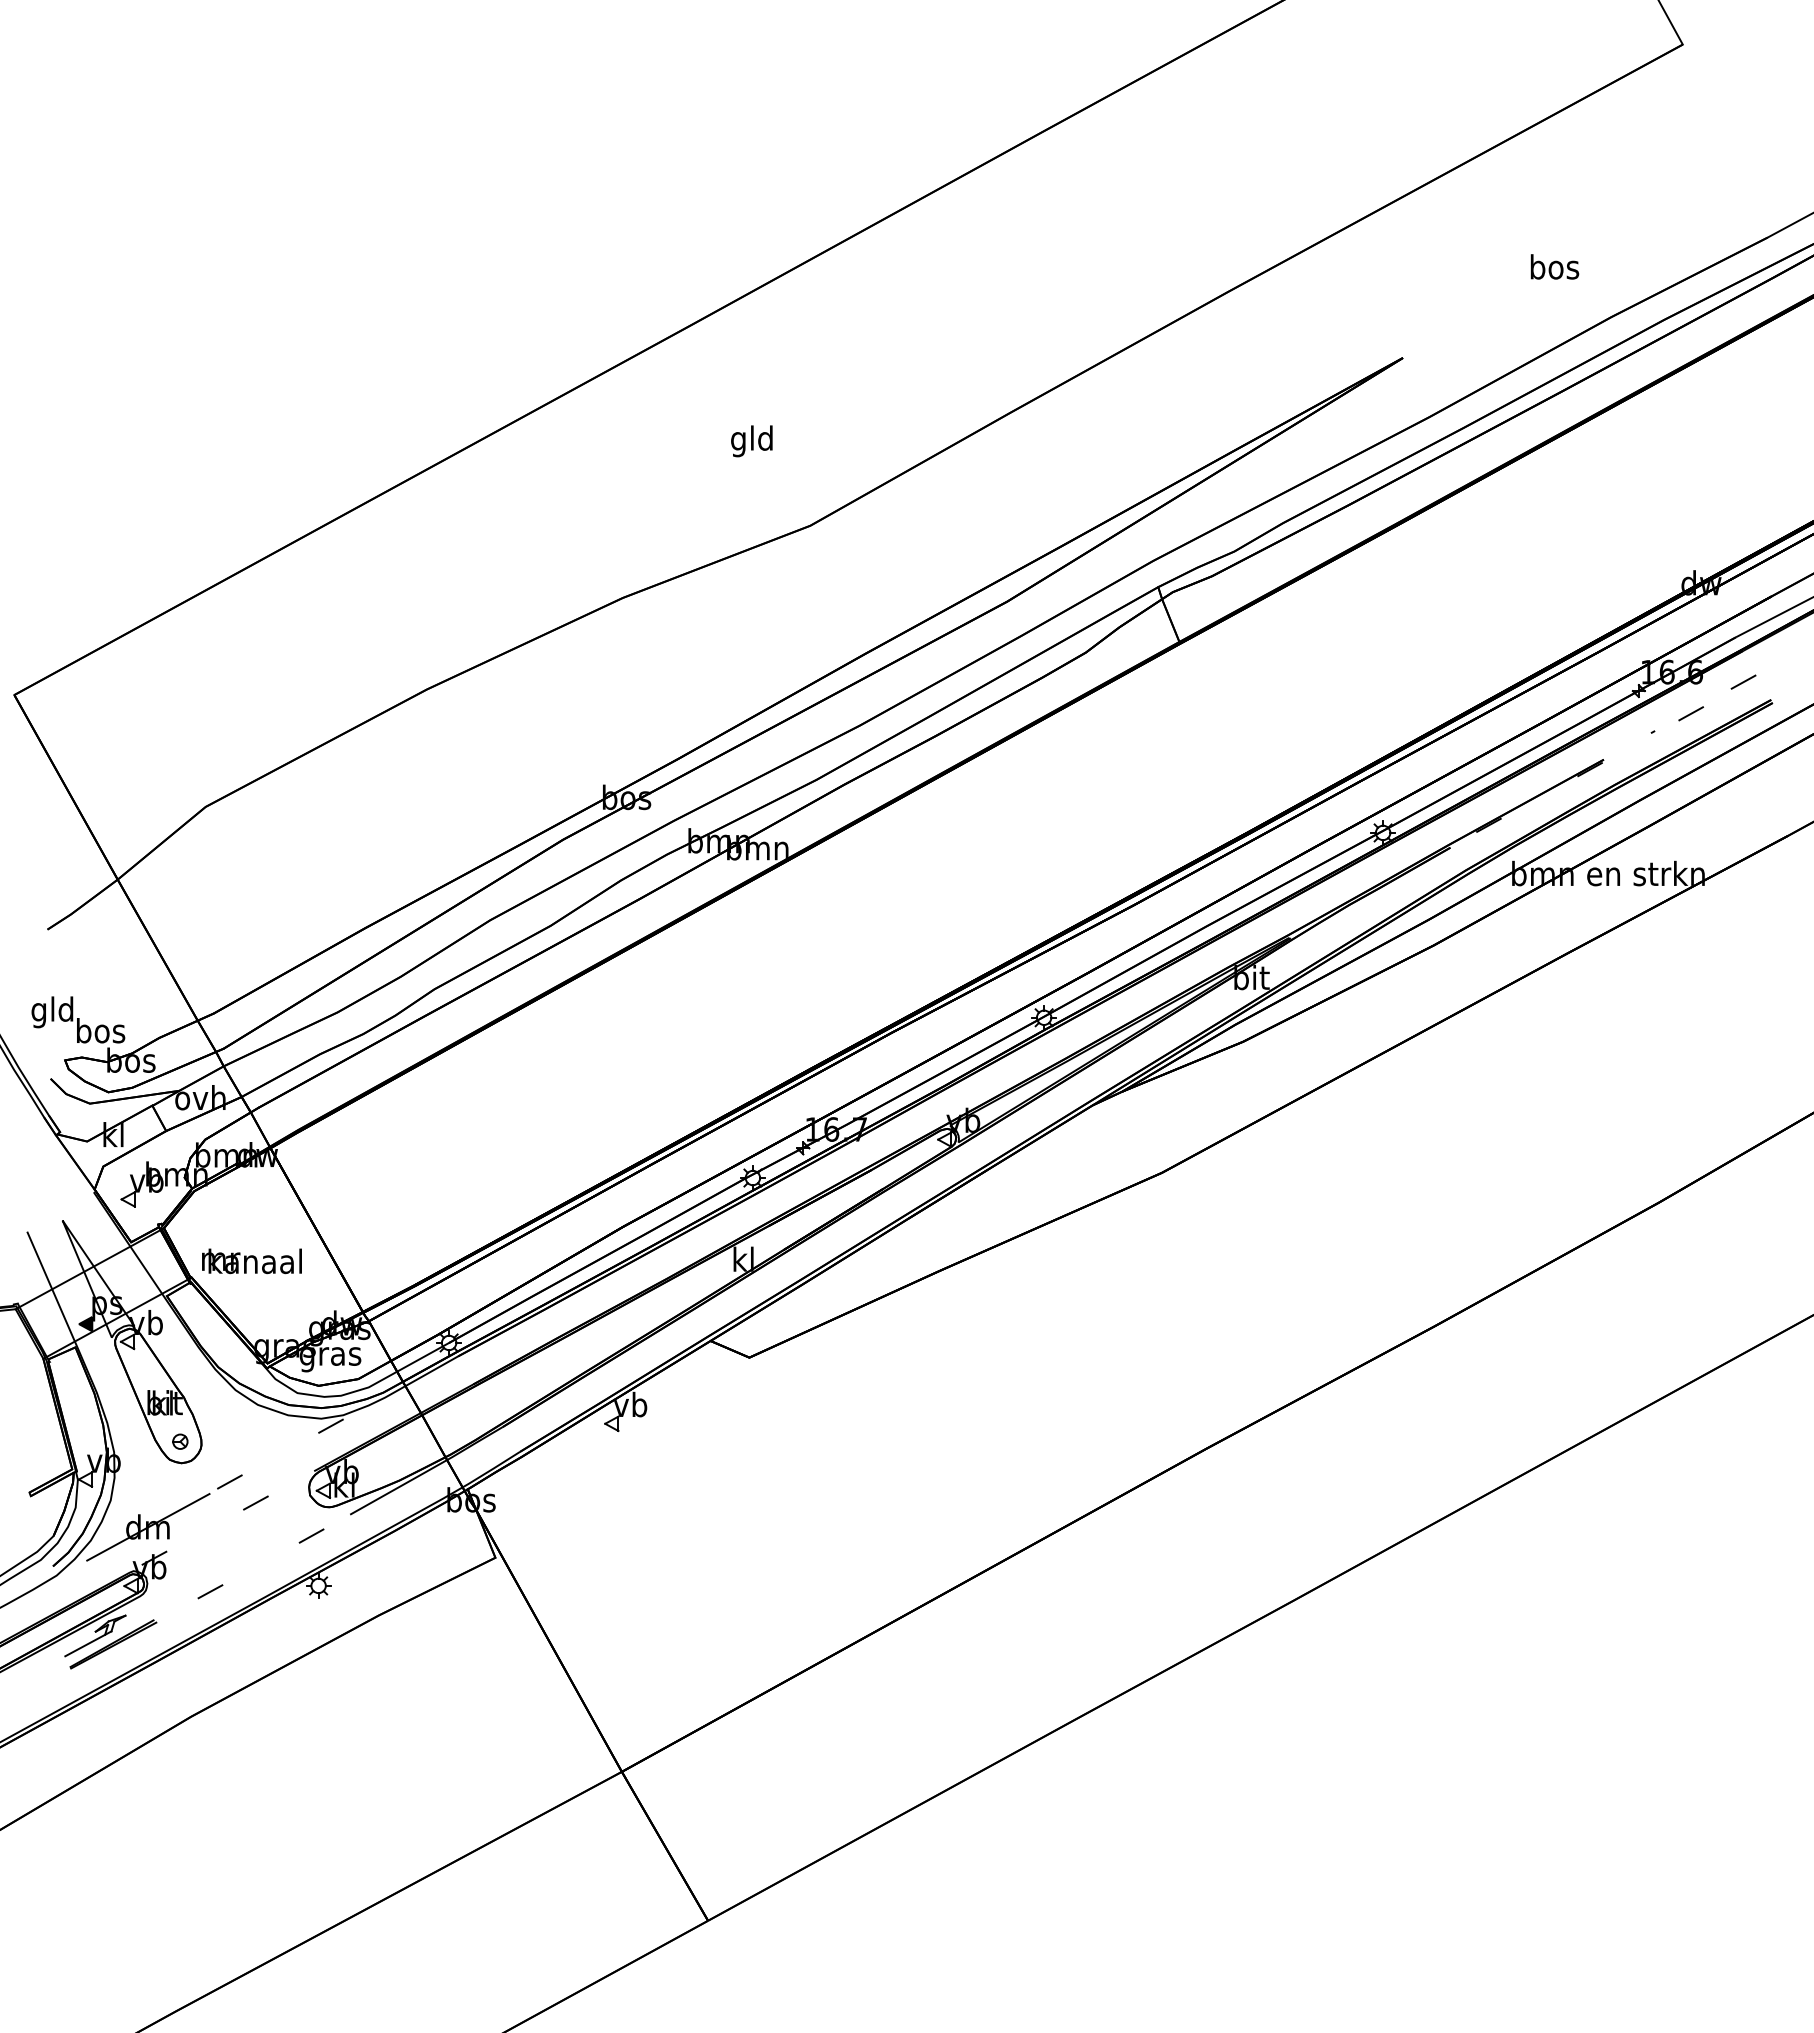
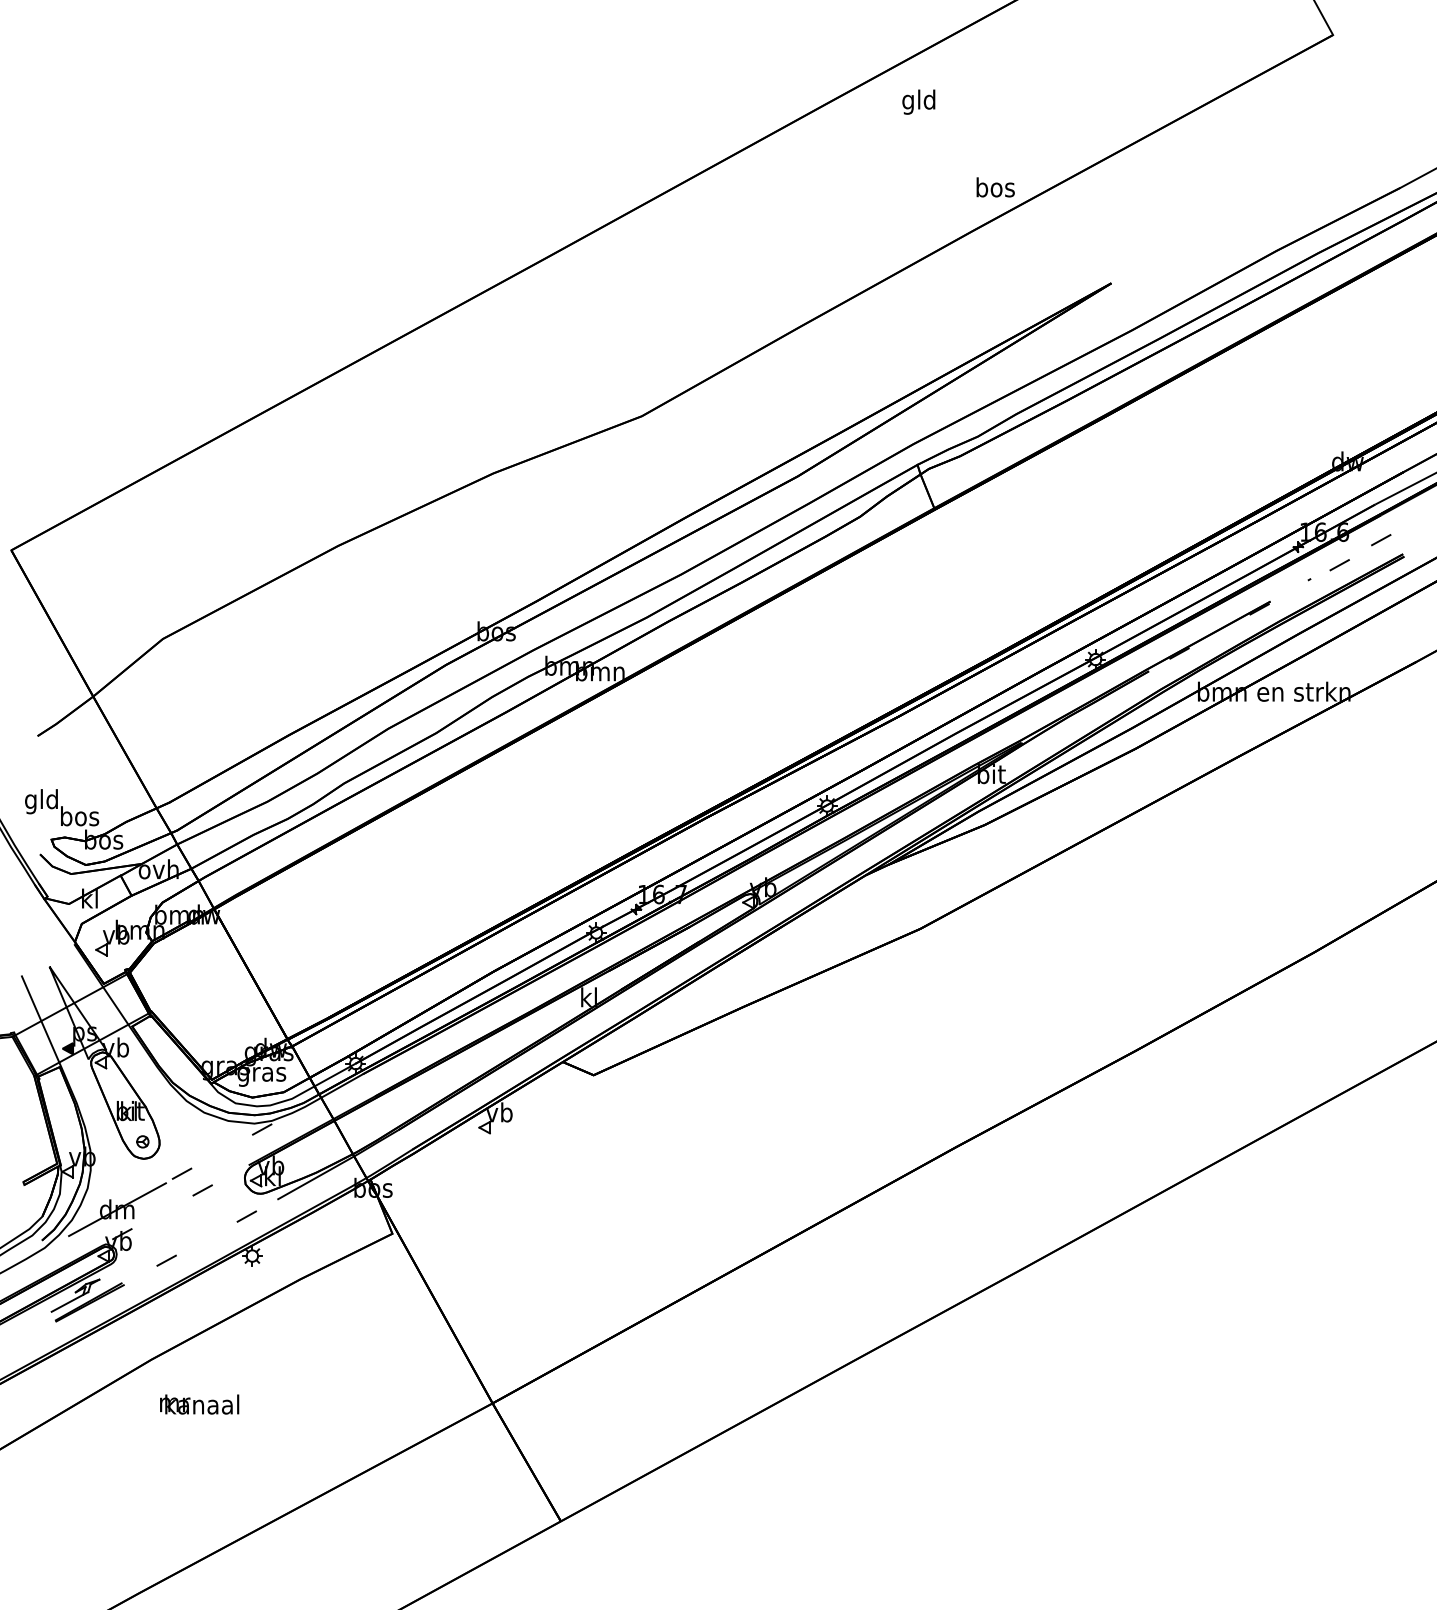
text: (1554, 266) -> (995, 187), moved
text: (751, 441) -> (918, 102), moved
text: (251, 1261) -> (199, 1404), moved

